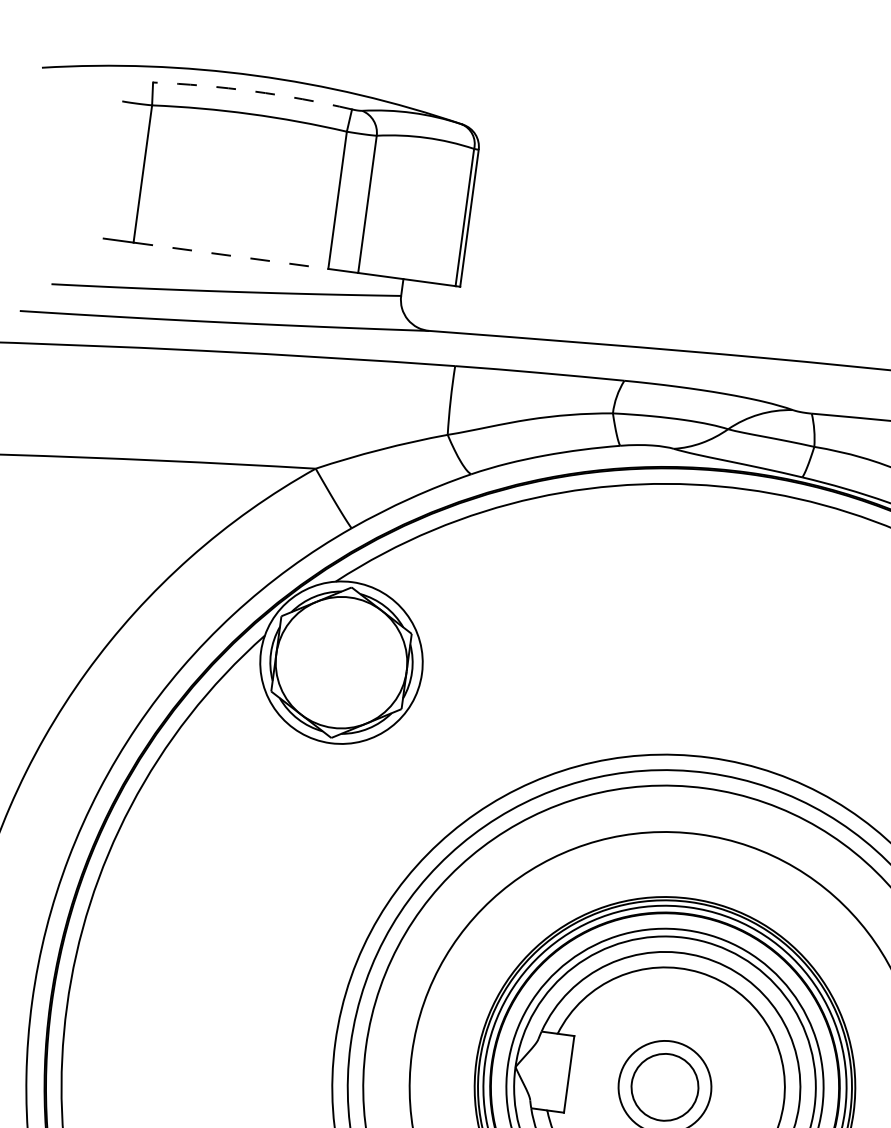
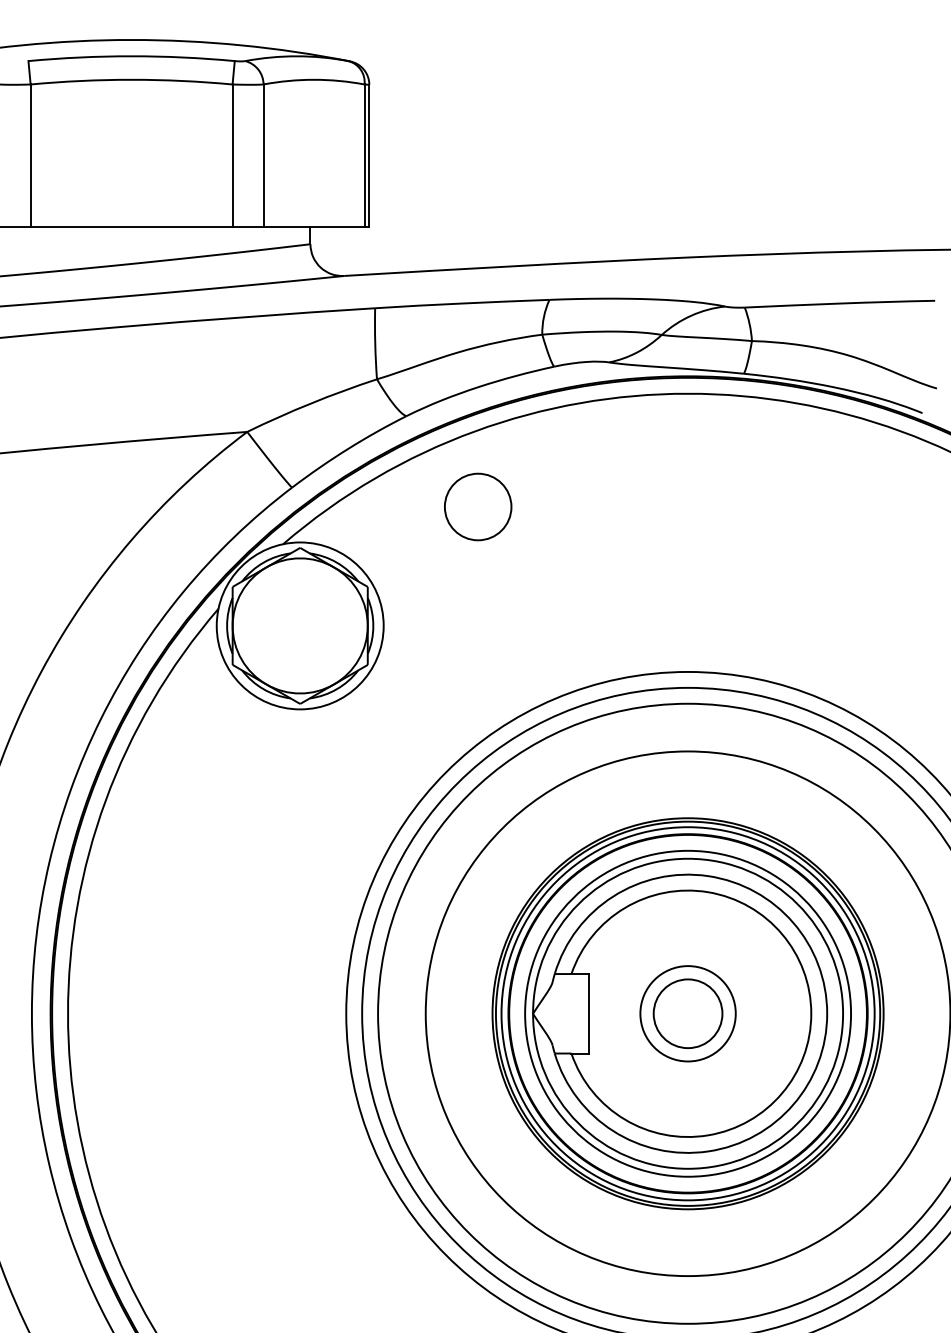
arc: (253, 91) -> (131, 56), dashed -> solid
line: (230, 255) -> (131, 226), dashed -> solid
circle: (529, 570) -> (478, 506), added

